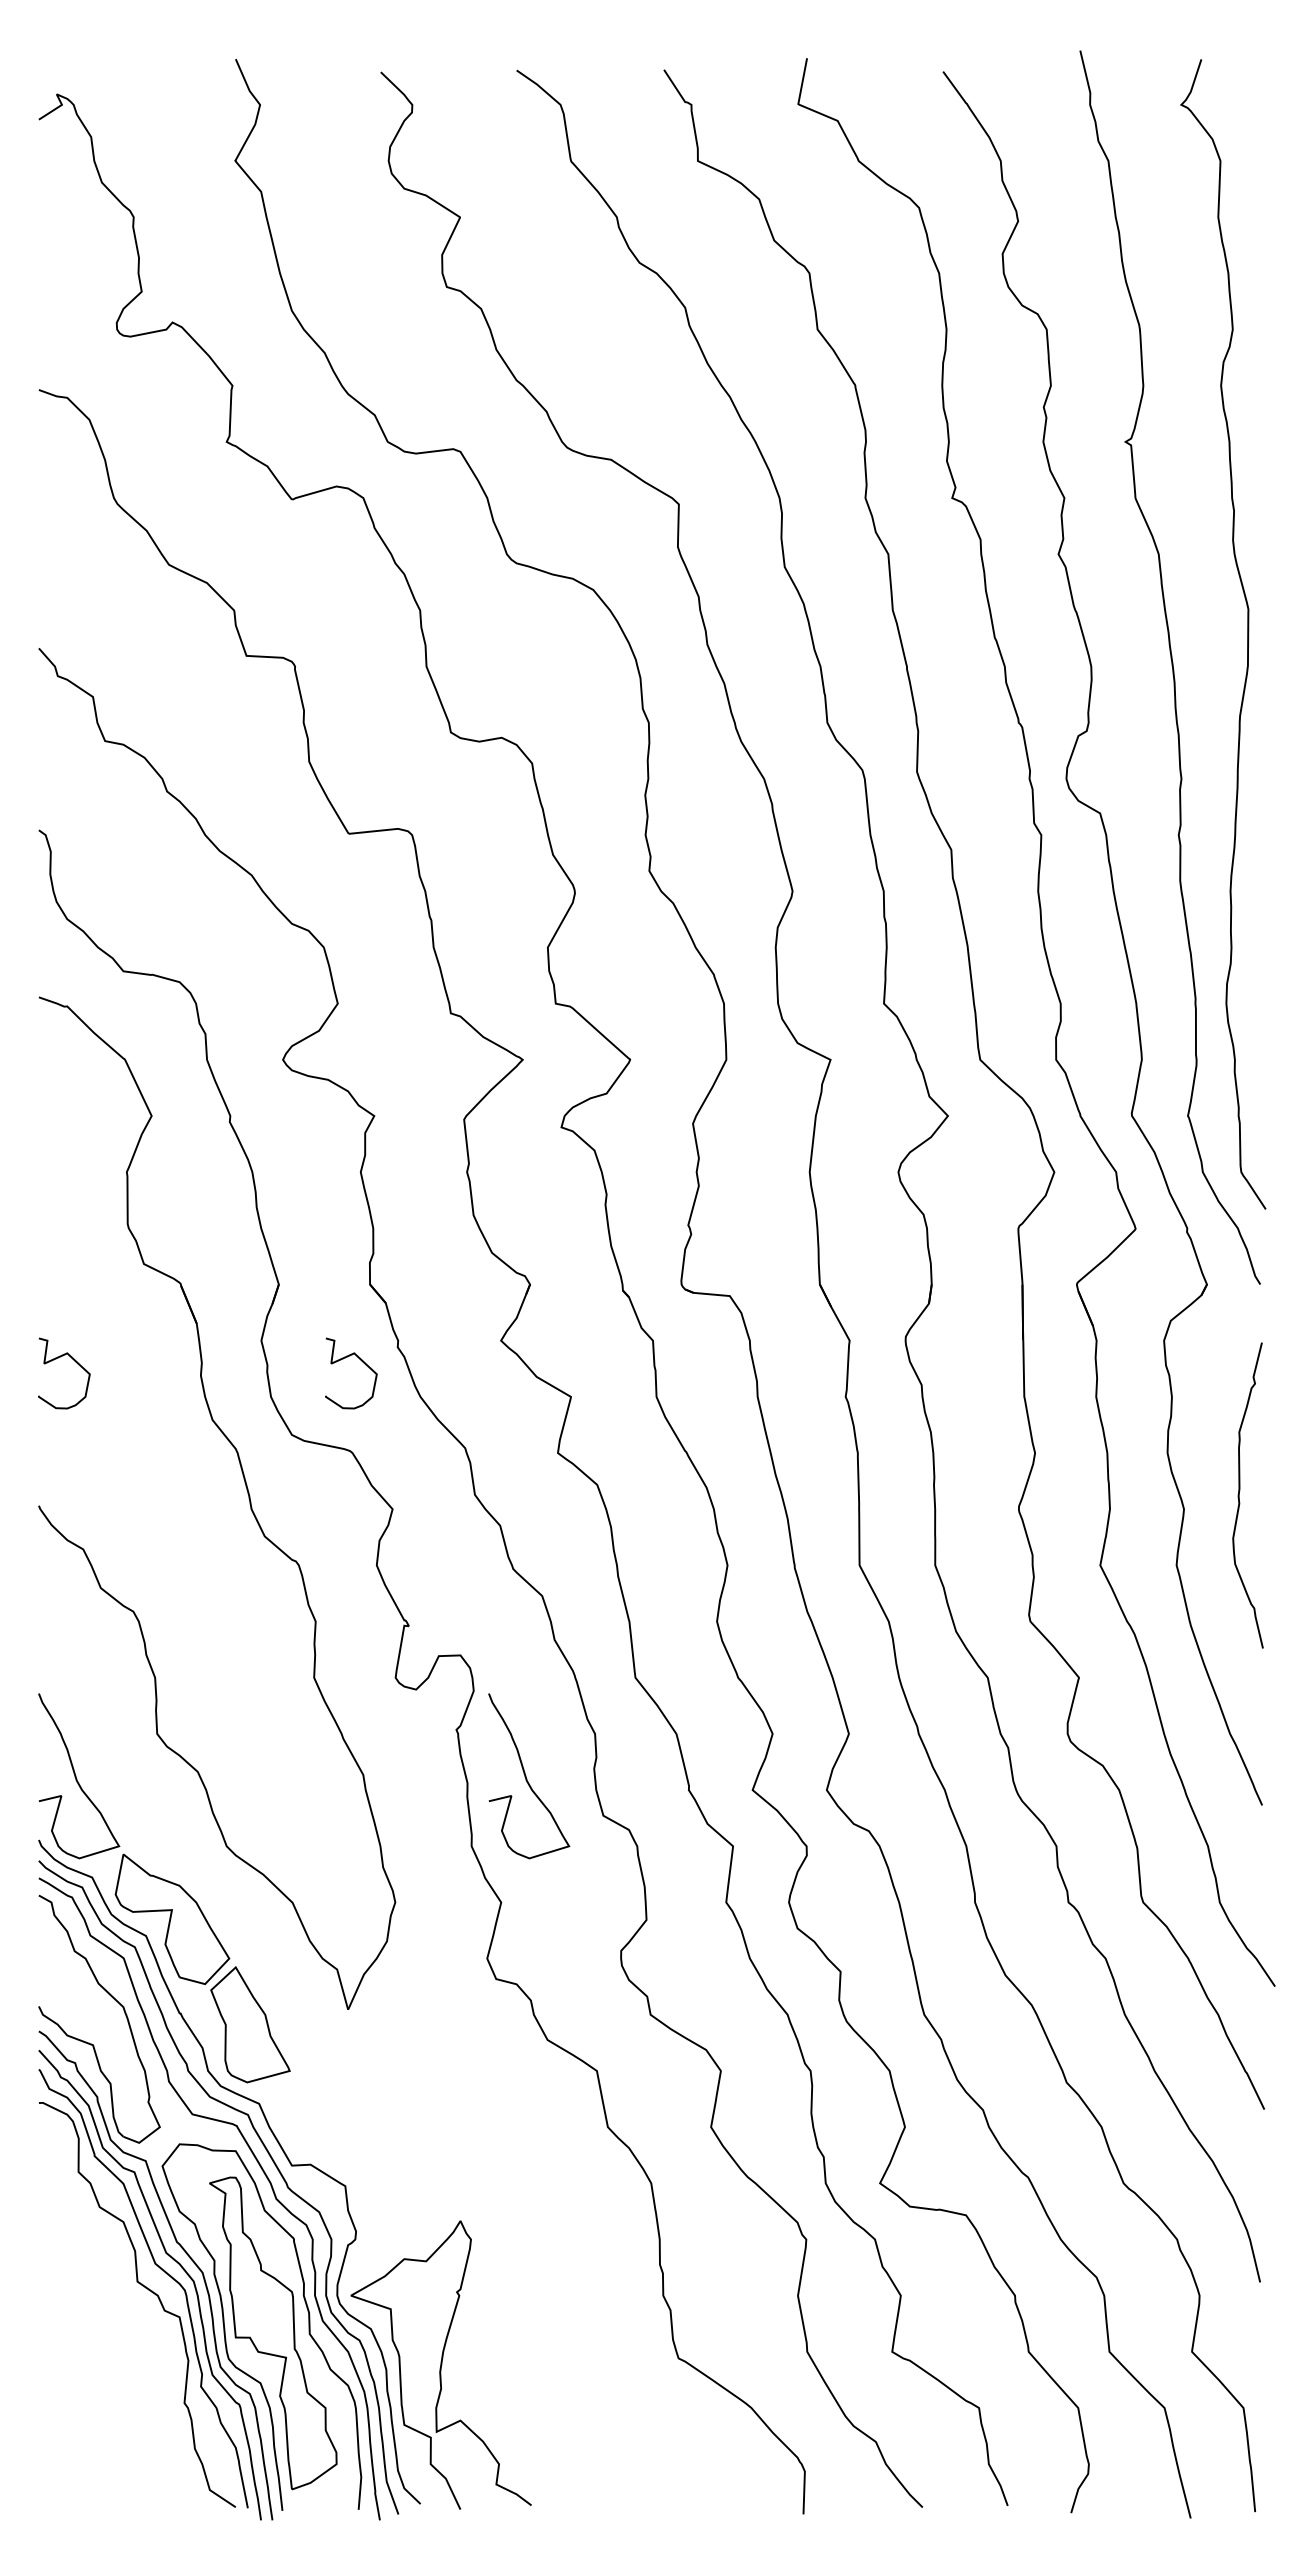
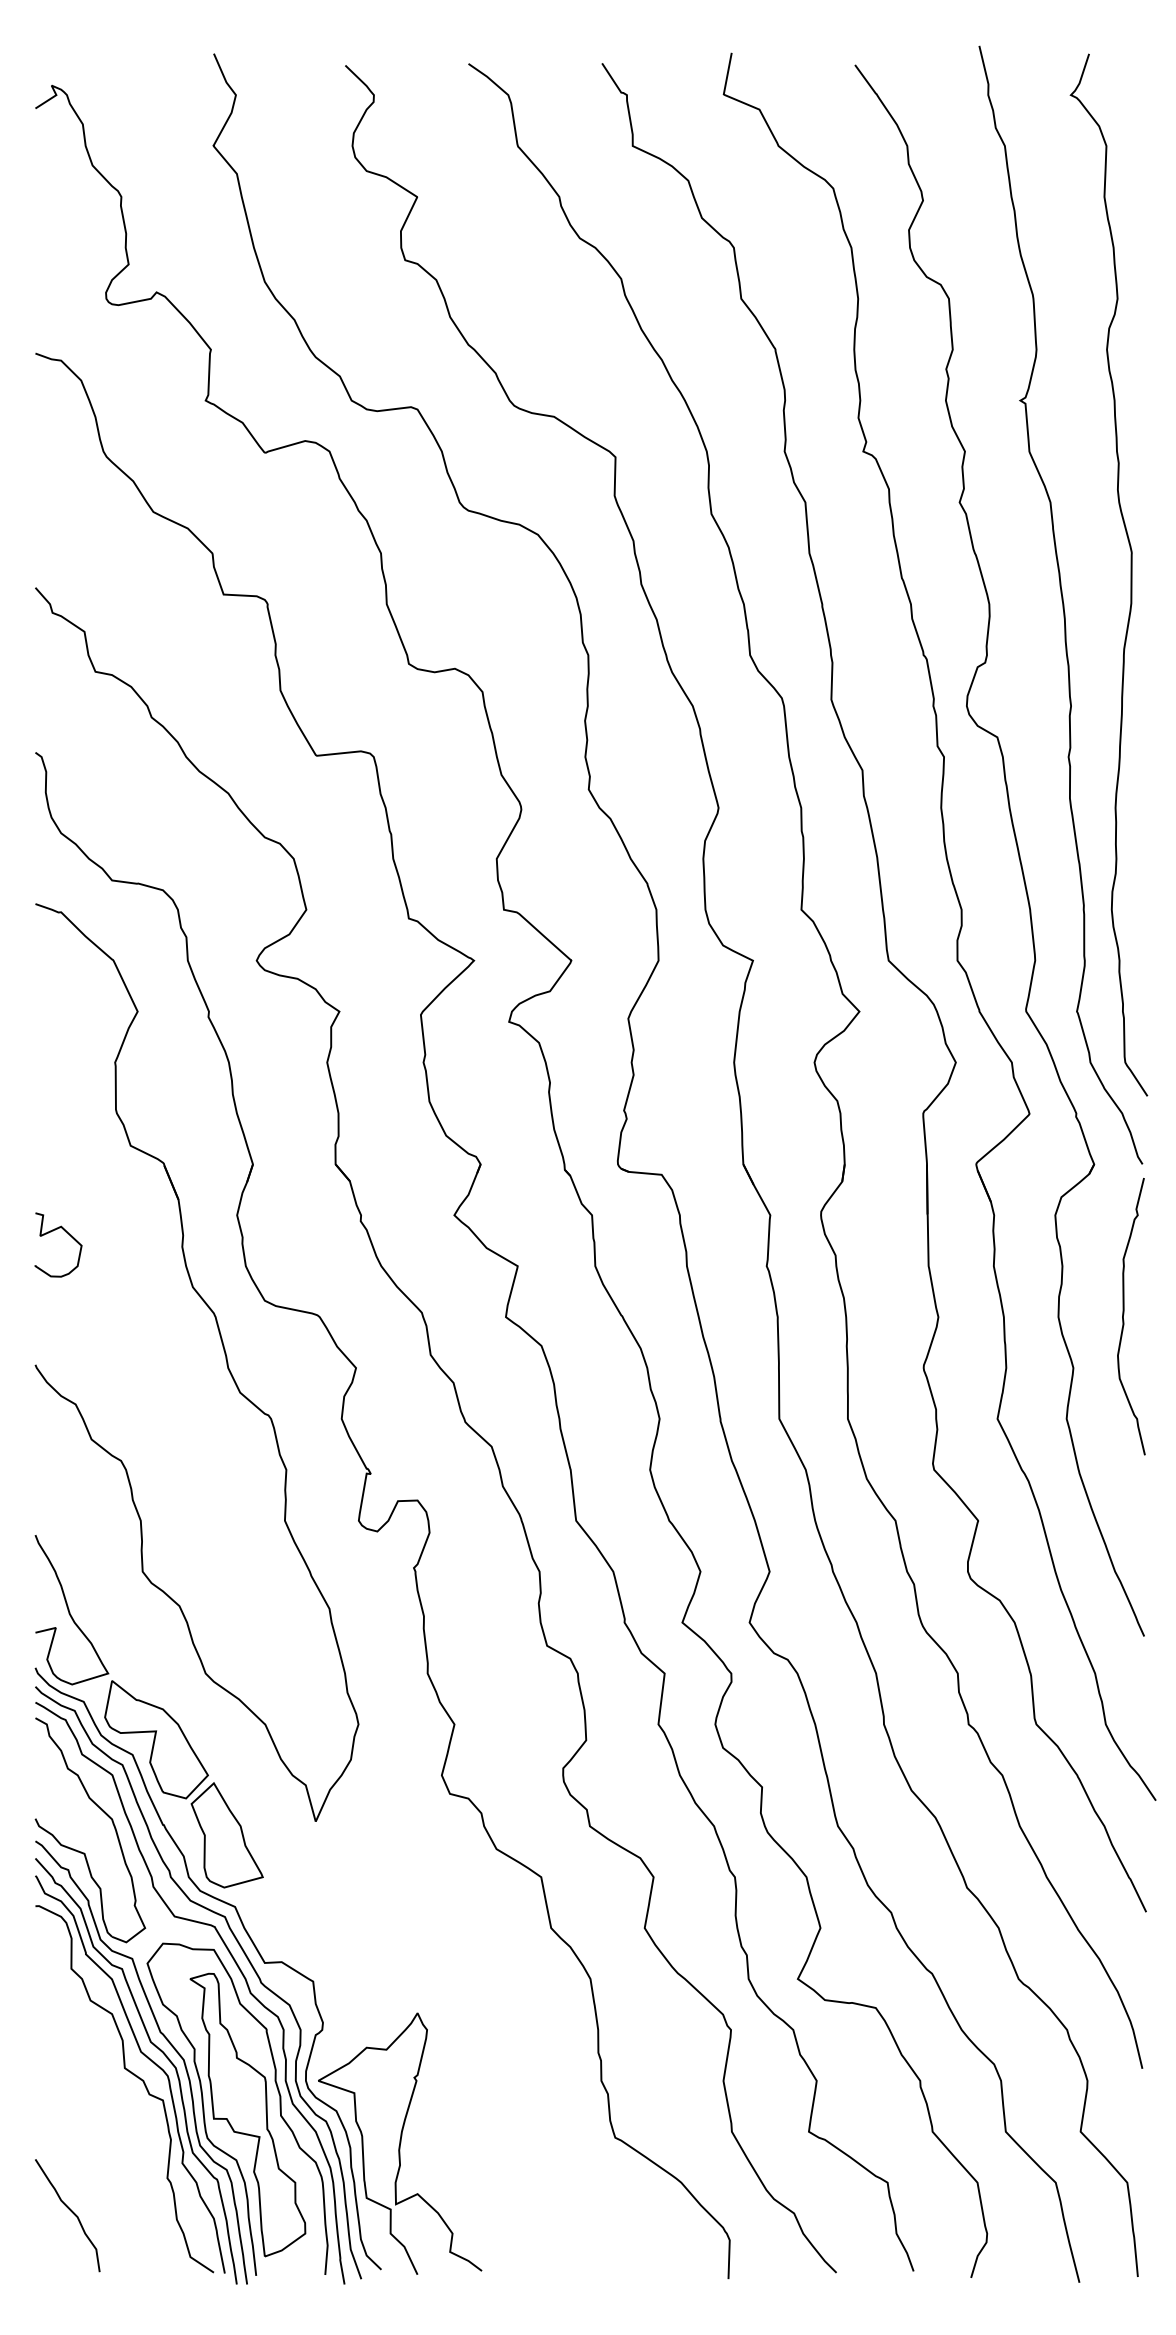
curve: (362, 1362) -> (328, 1235), removed
curve: (1239, 1495) -> (1123, 1316), moved
curve: (527, 1778) -> (478, 1612), removed
curve: (78, 2440) -> (71, 2212), added

